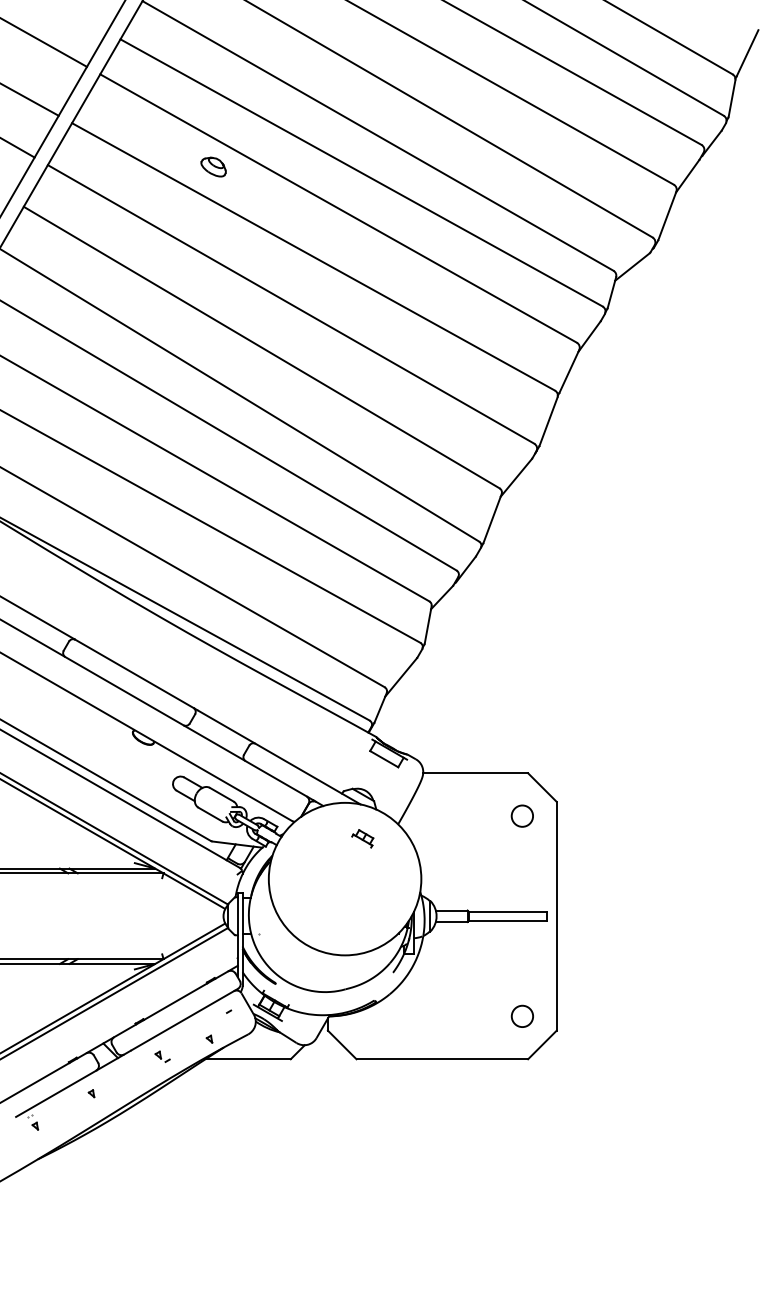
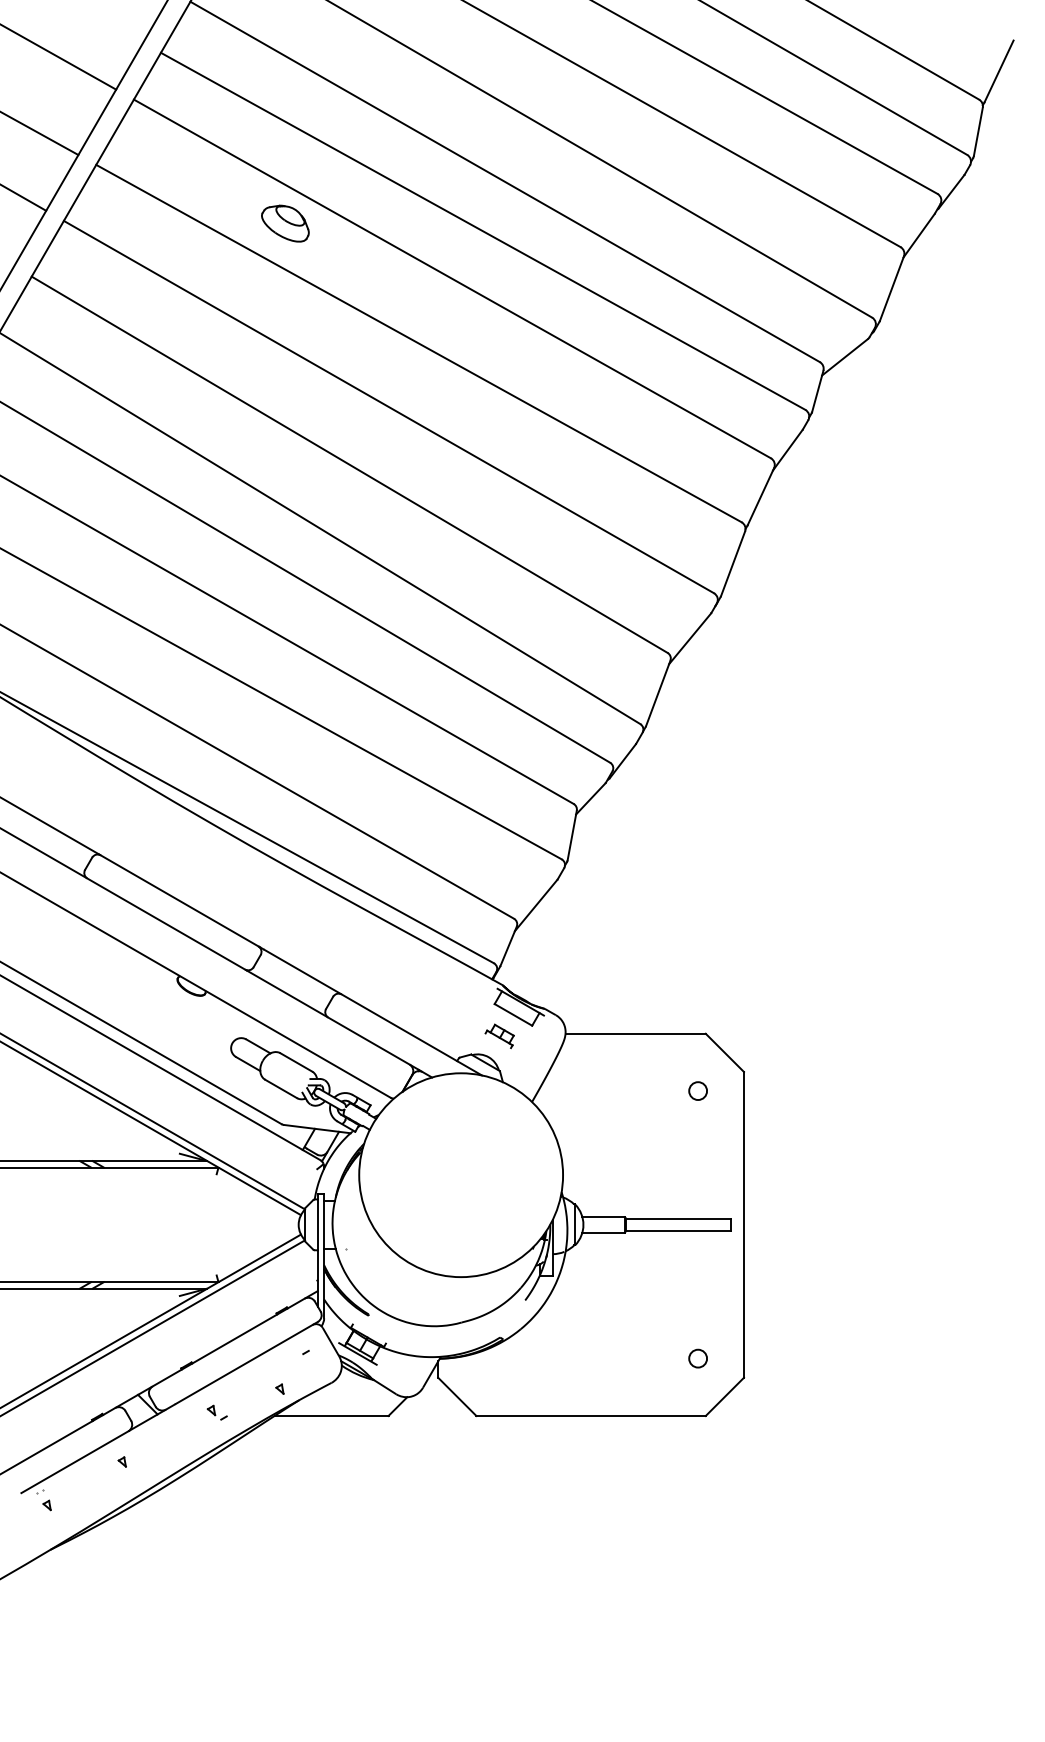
part: (213, 167) -> (285, 223), size x1.43
circle: (522, 816) -> (698, 1091), size x0.62
part: (362, 838) -> (499, 1036), moved
circle: (521, 1016) -> (697, 1358), size x0.62

